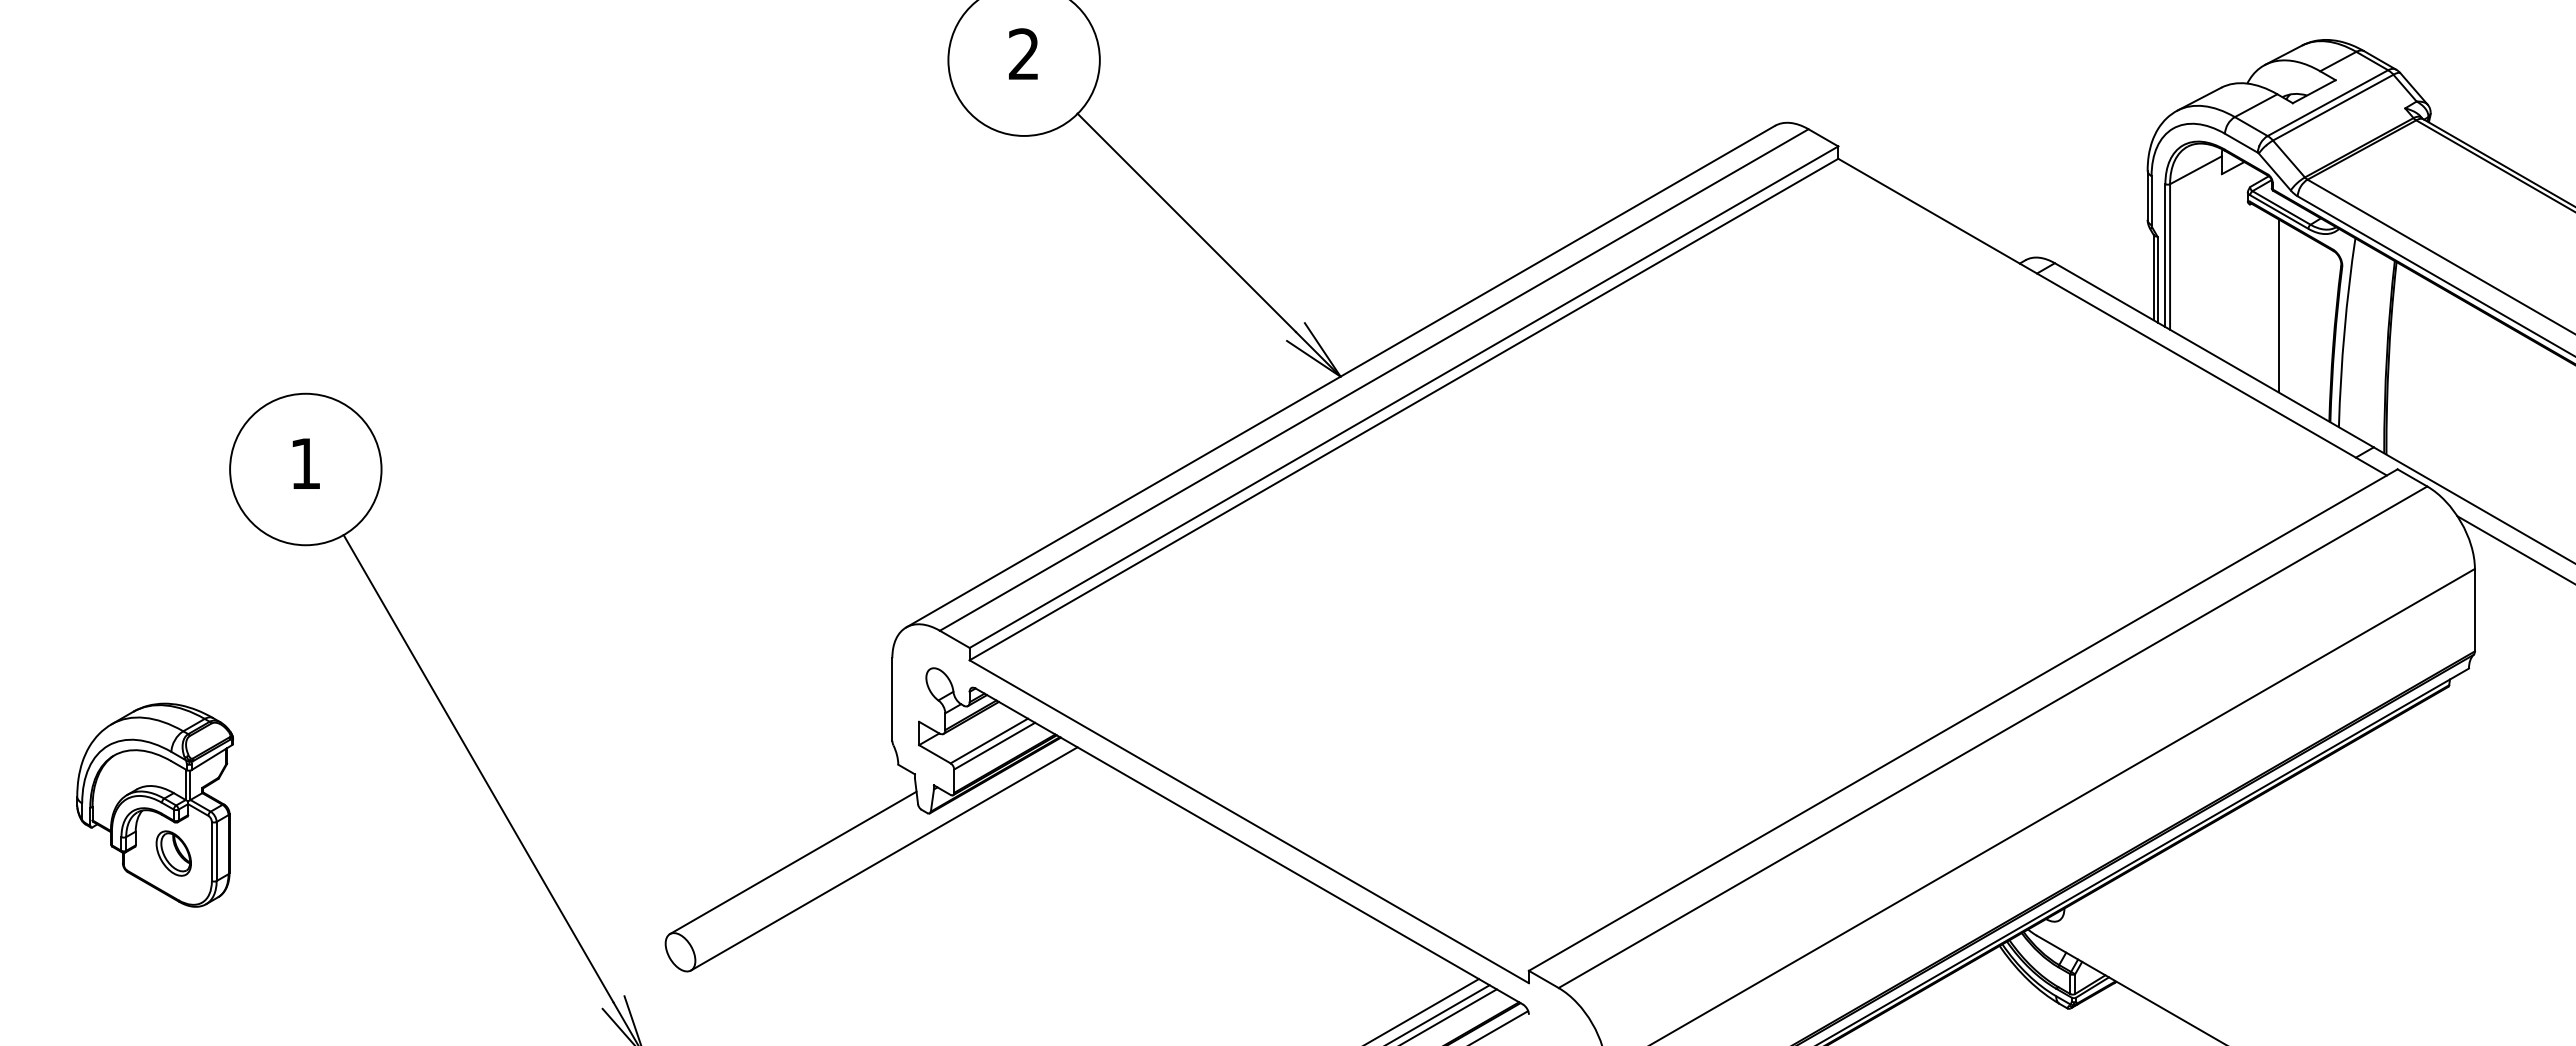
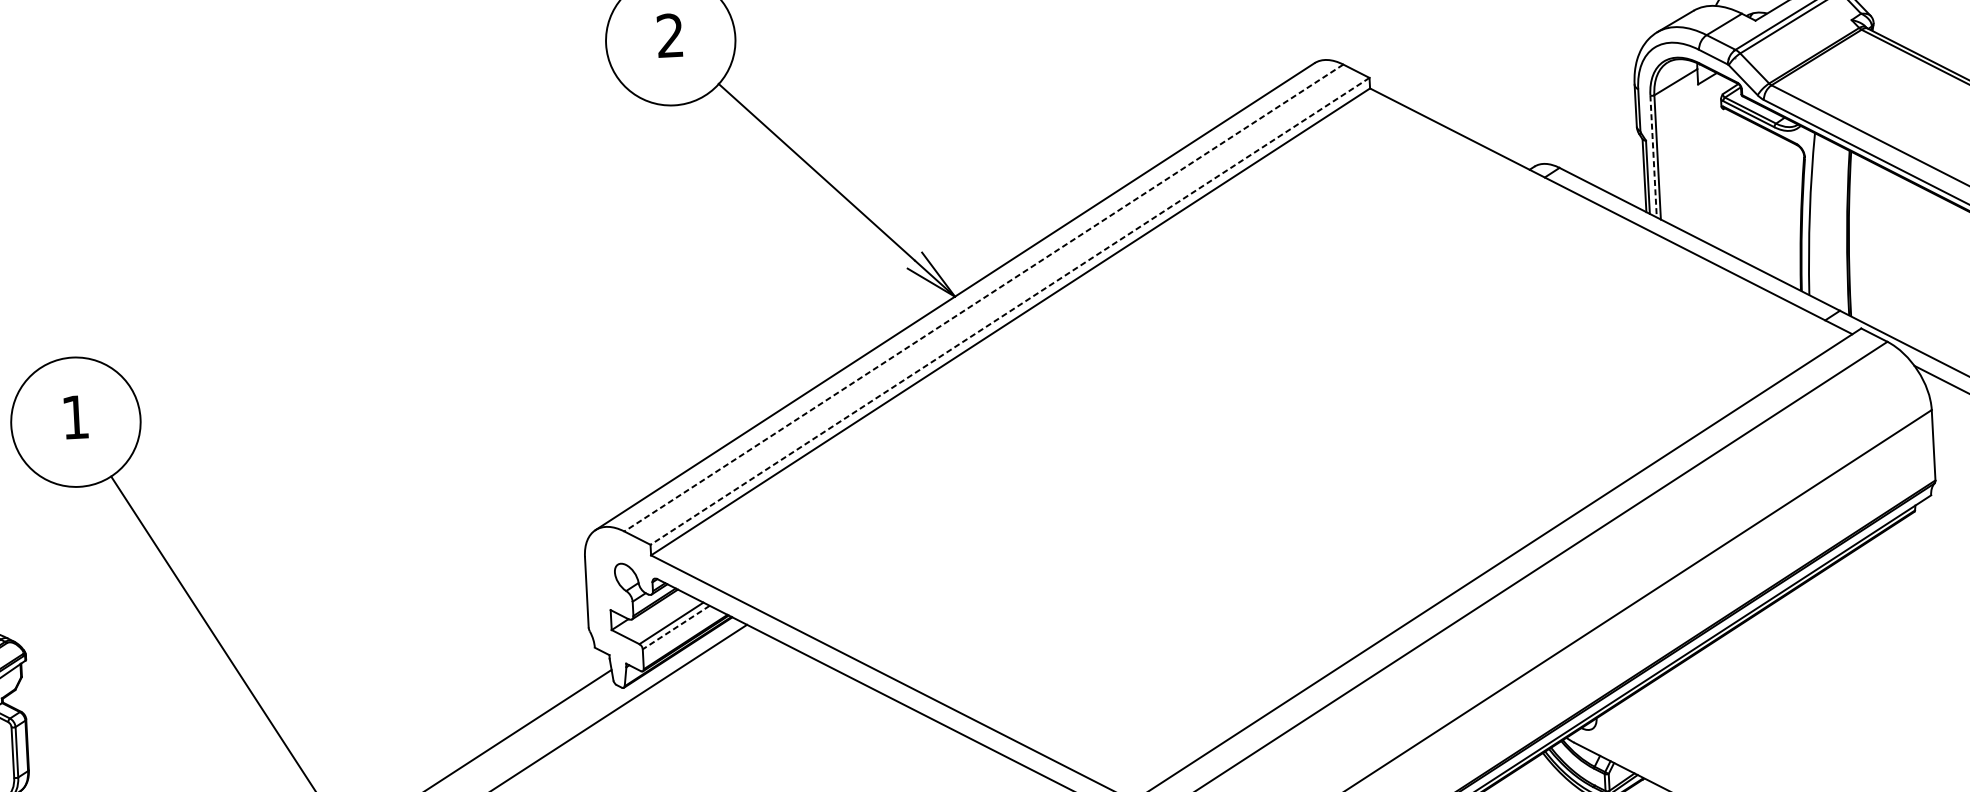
line: (2165, 256) -> (1653, 157), solid -> dashed
line: (2278, 305) -> (1752, 193), removed
line: (1374, 380) -> (984, 298), solid -> dashed
line: (1404, 397) -> (1010, 311), solid -> dashed
line: (994, 746) -> (676, 627), solid -> dashed

